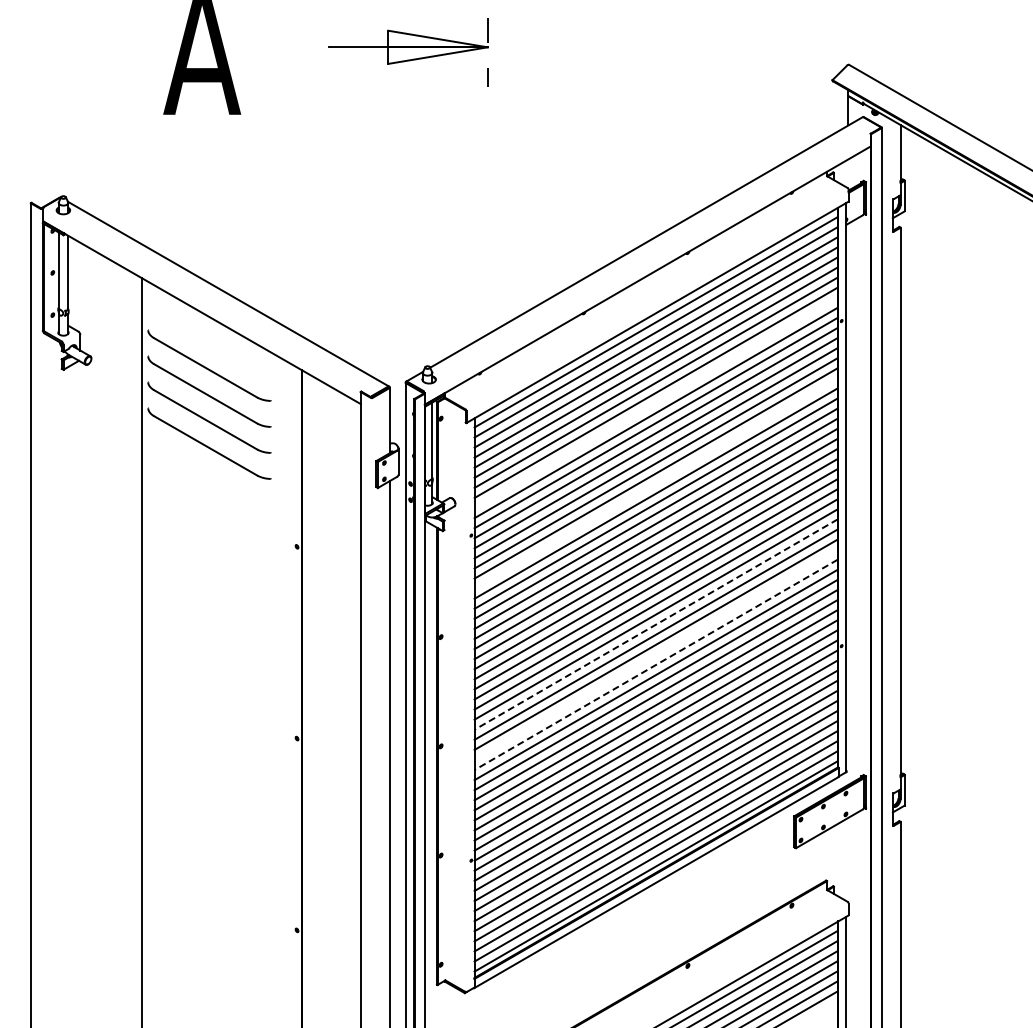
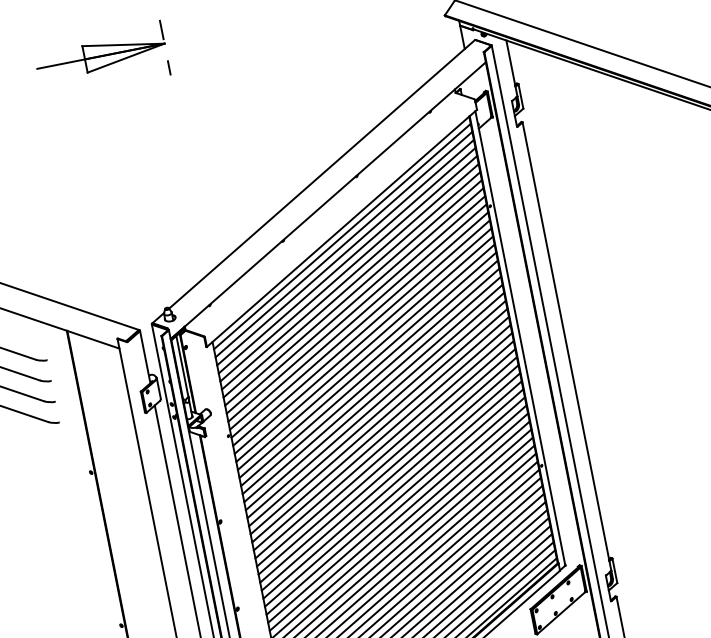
line: (655, 402) -> (354, 300), added
line: (655, 483) -> (367, 365), added
line: (656, 624) -> (390, 477), dashed -> solid
line: (655, 654) -> (394, 501), added
line: (656, 664) -> (396, 509), dashed -> solid

